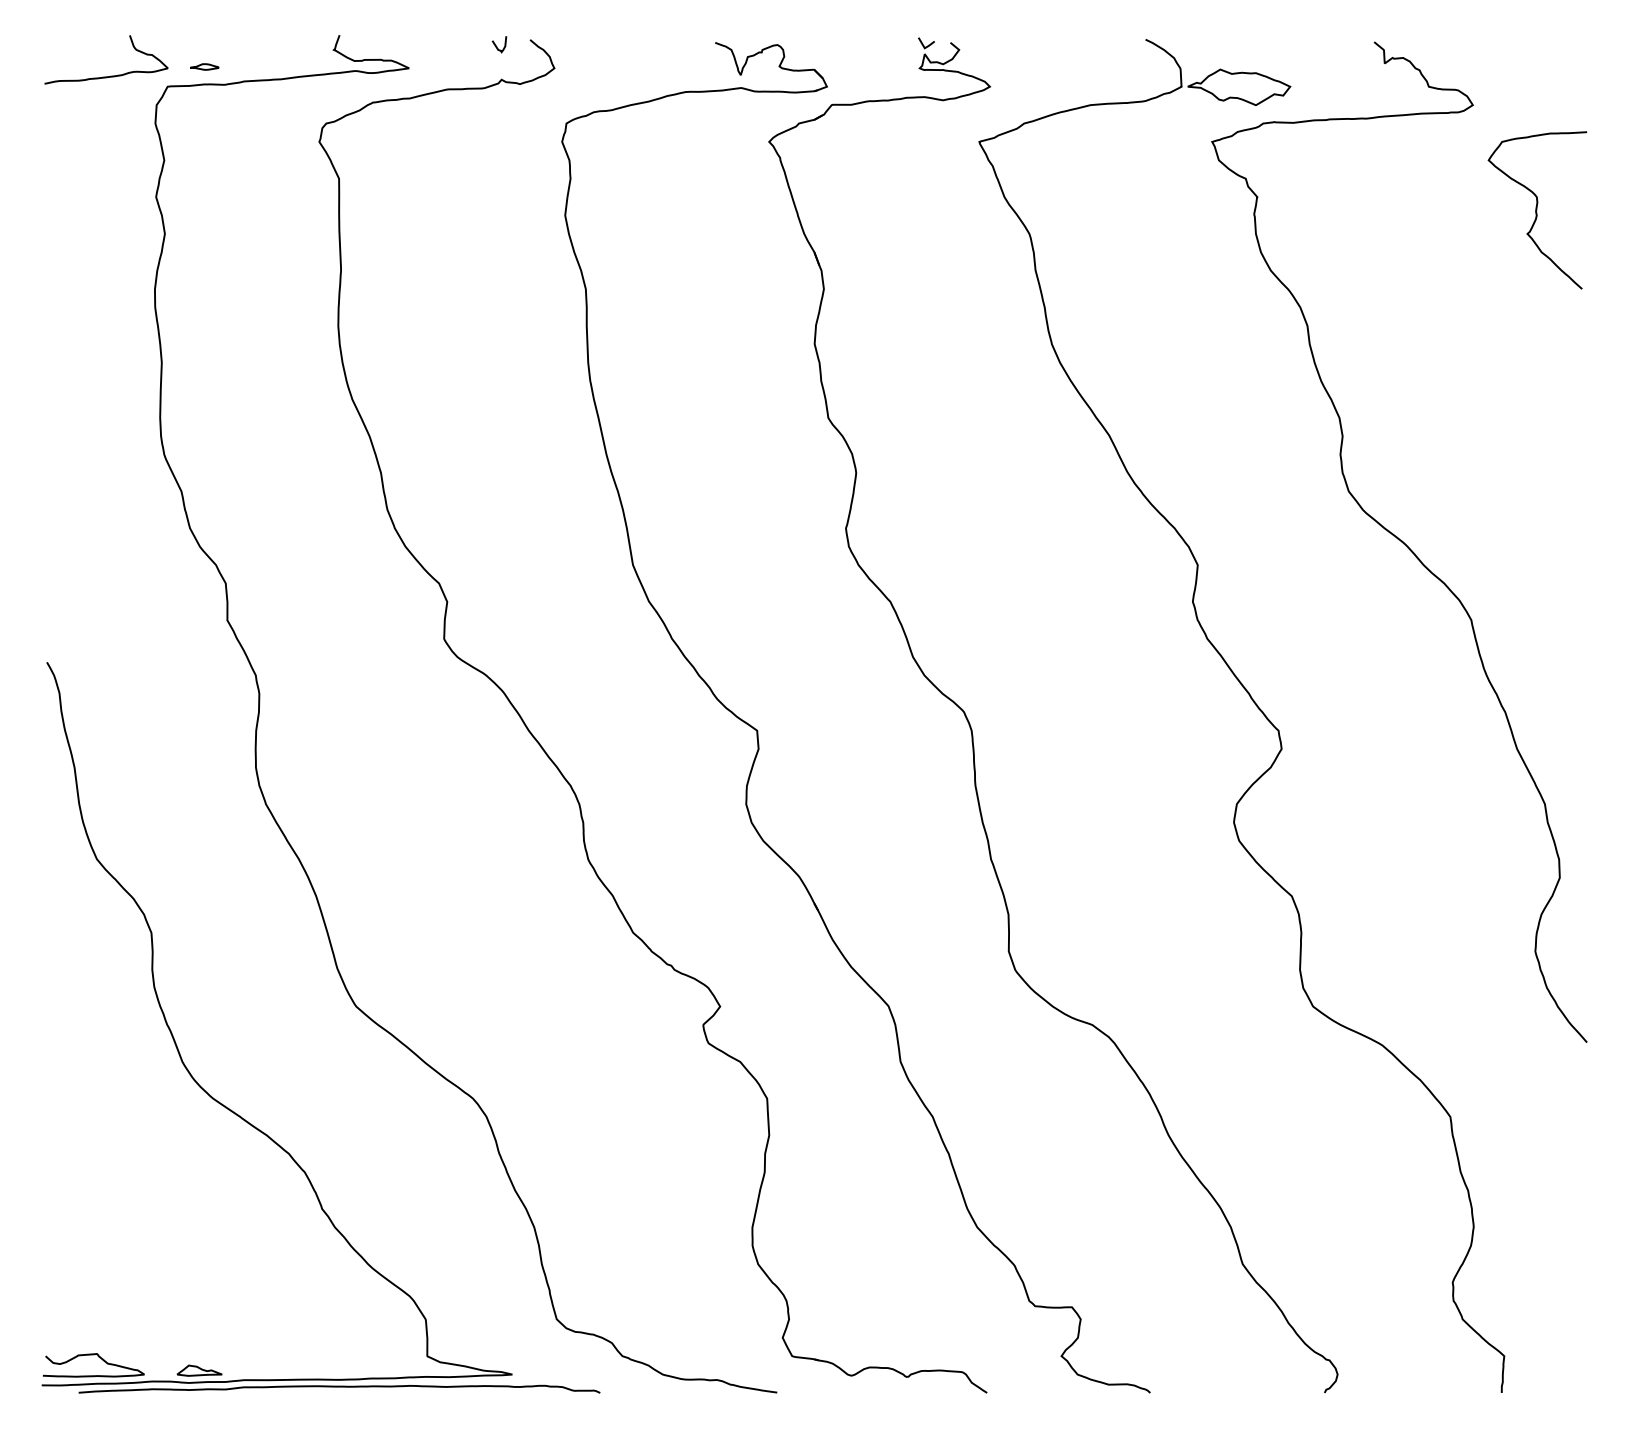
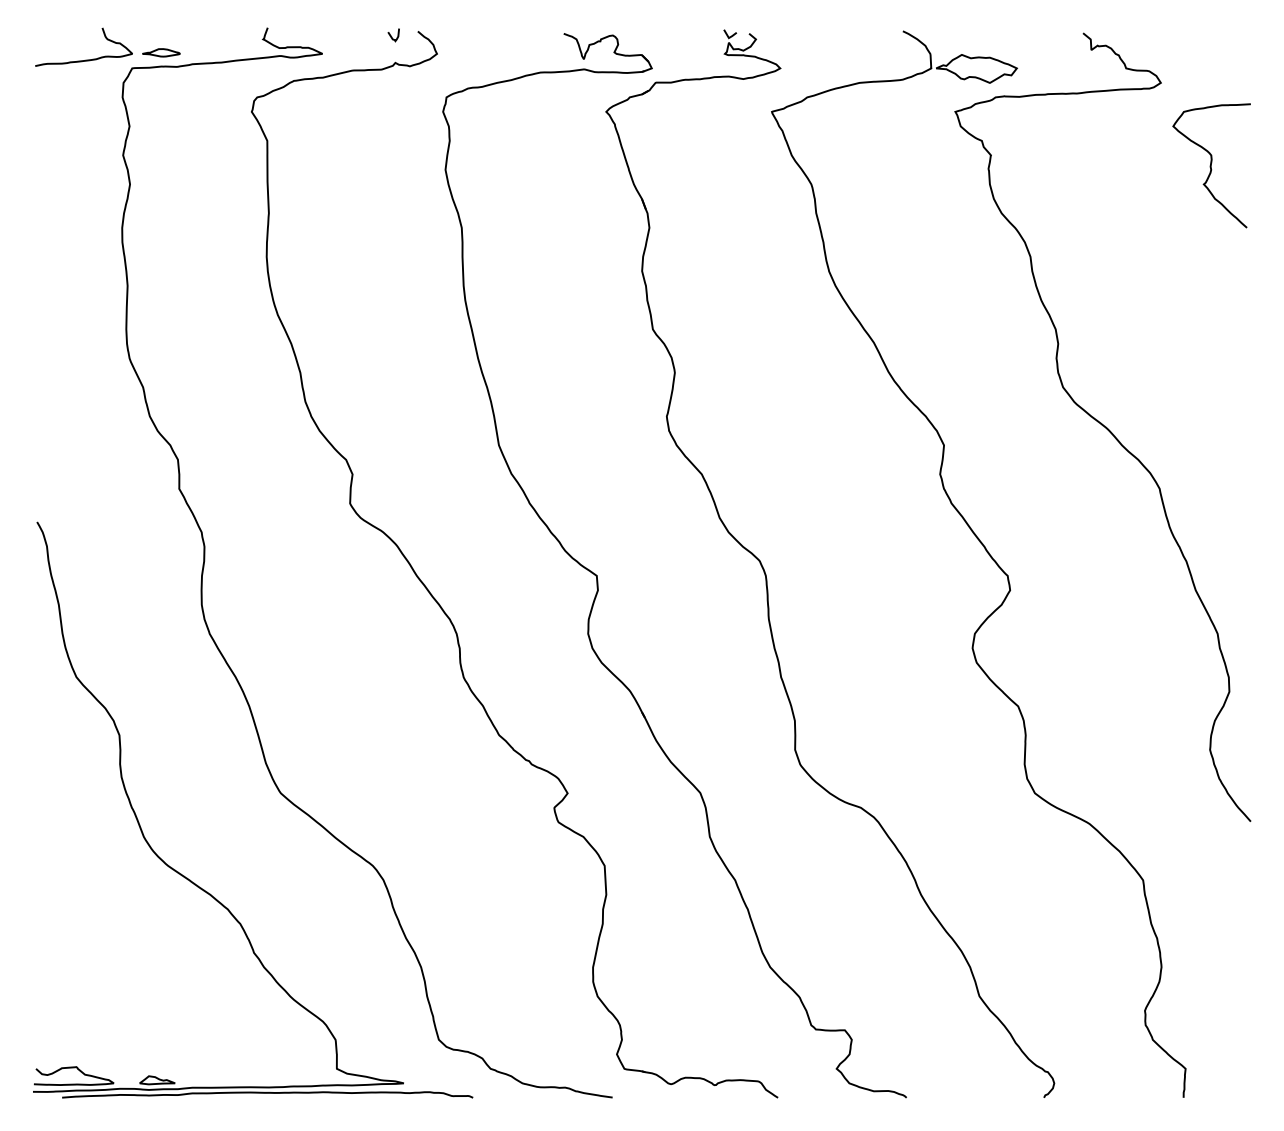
part: (204, 66) -> (161, 52), size x1.67

